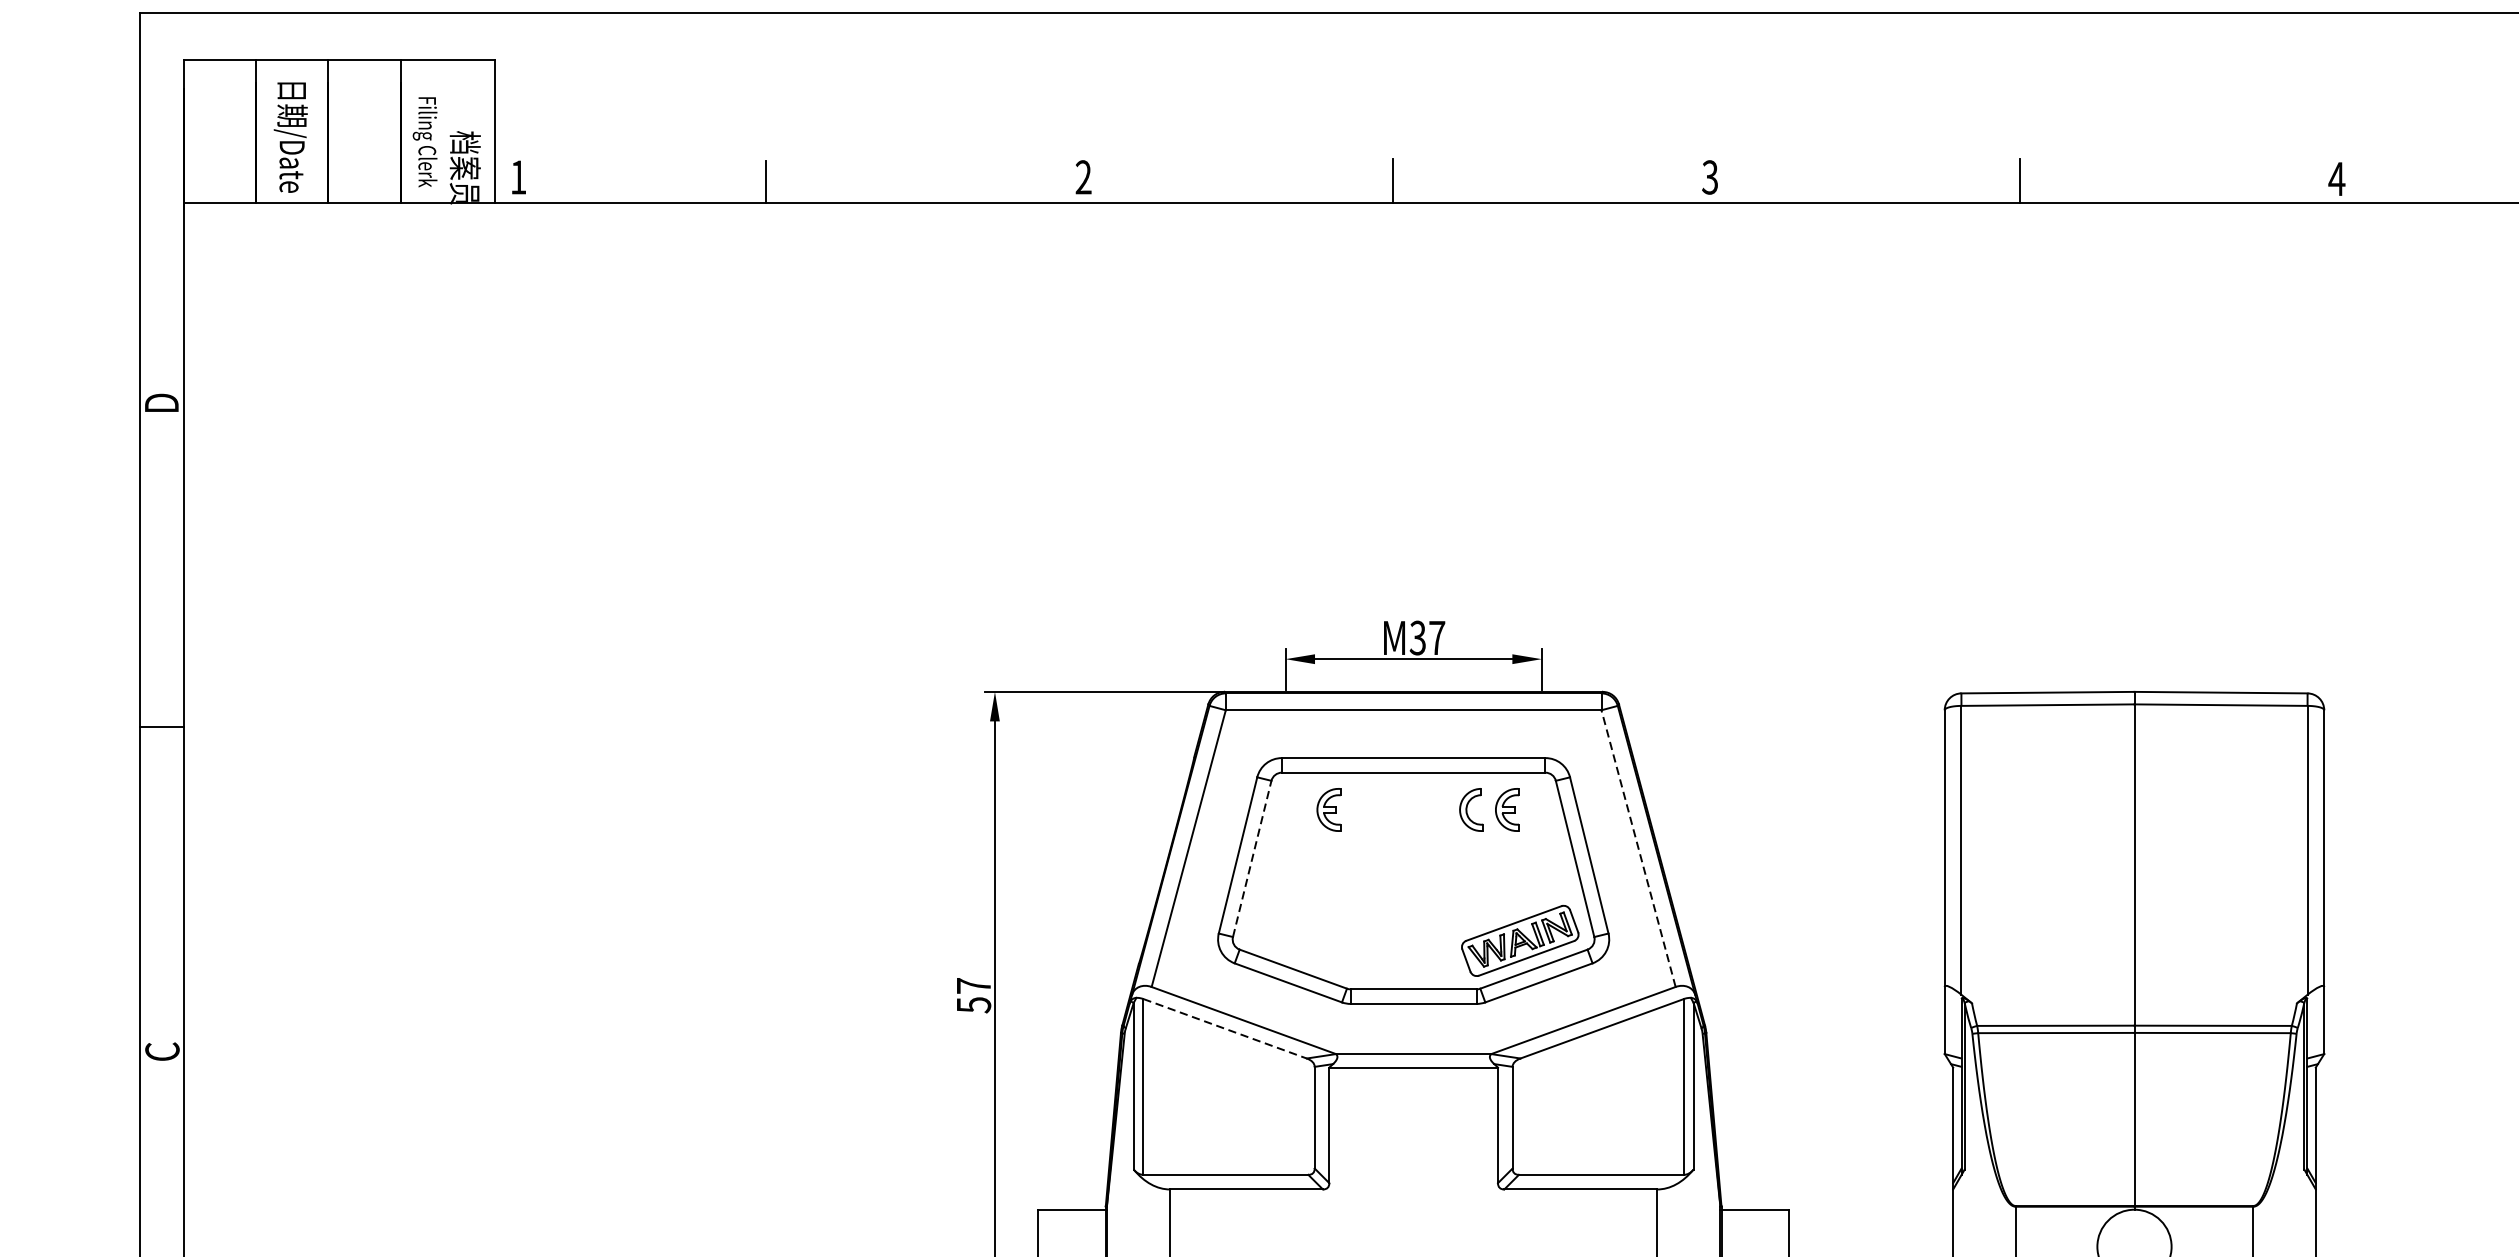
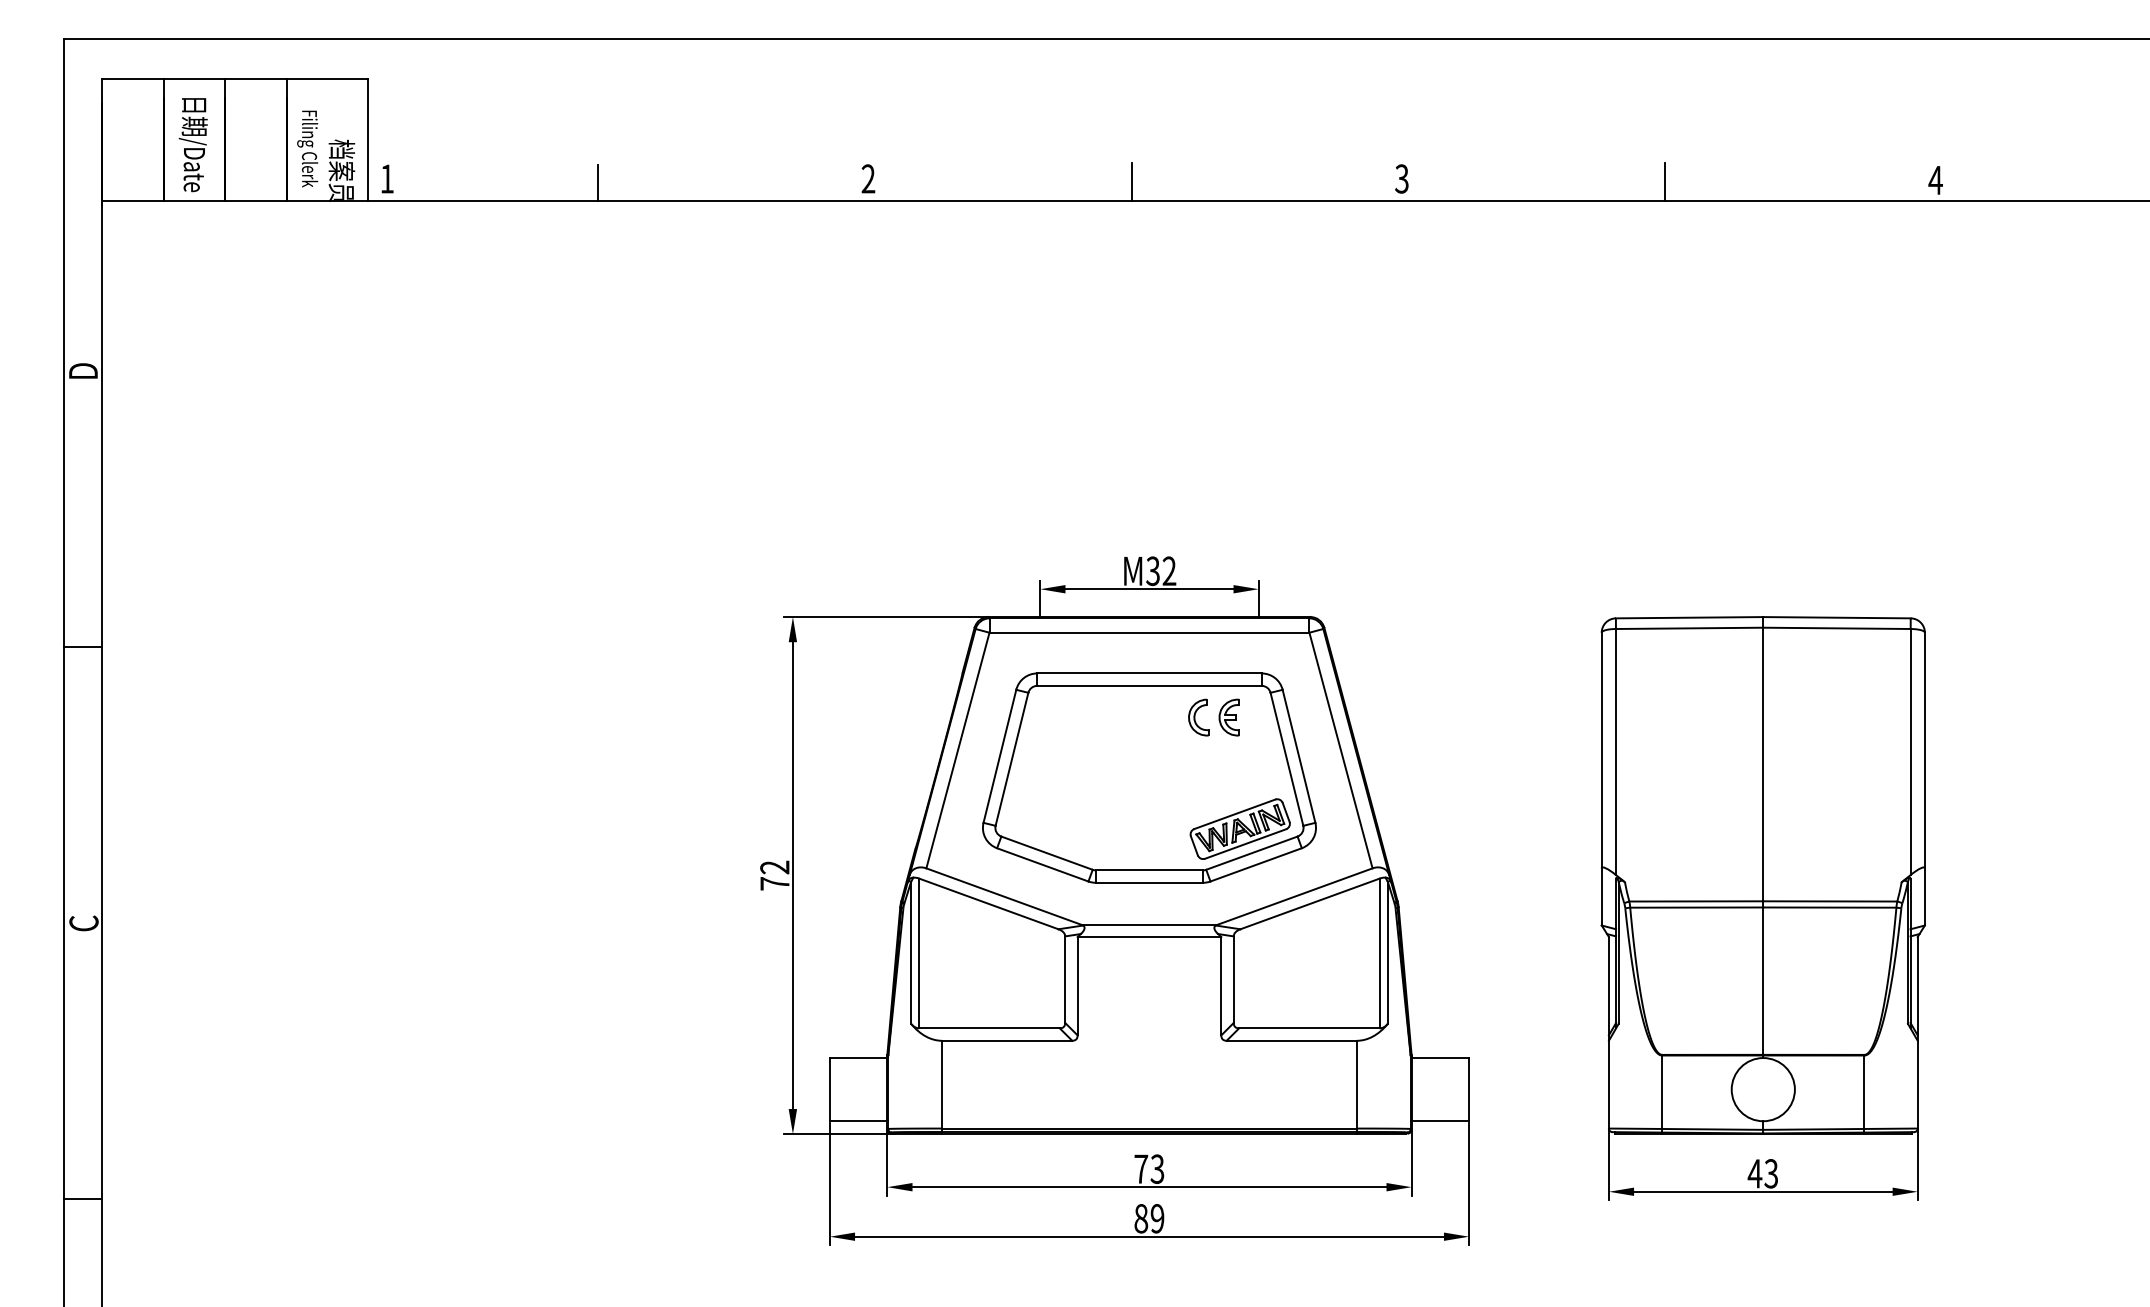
text: (1437, 637) -> (1169, 570), M37 -> M32
part: (1327, 809) -> (1076, 717), removed
line: (1639, 848) -> (1341, 750), dashed -> solid
line: (1252, 857) -> (1012, 758), dashed -> solid
text: (973, 995) -> (774, 875), 57 -> 72
line: (1225, 1029) -> (989, 904), dashed -> solid

